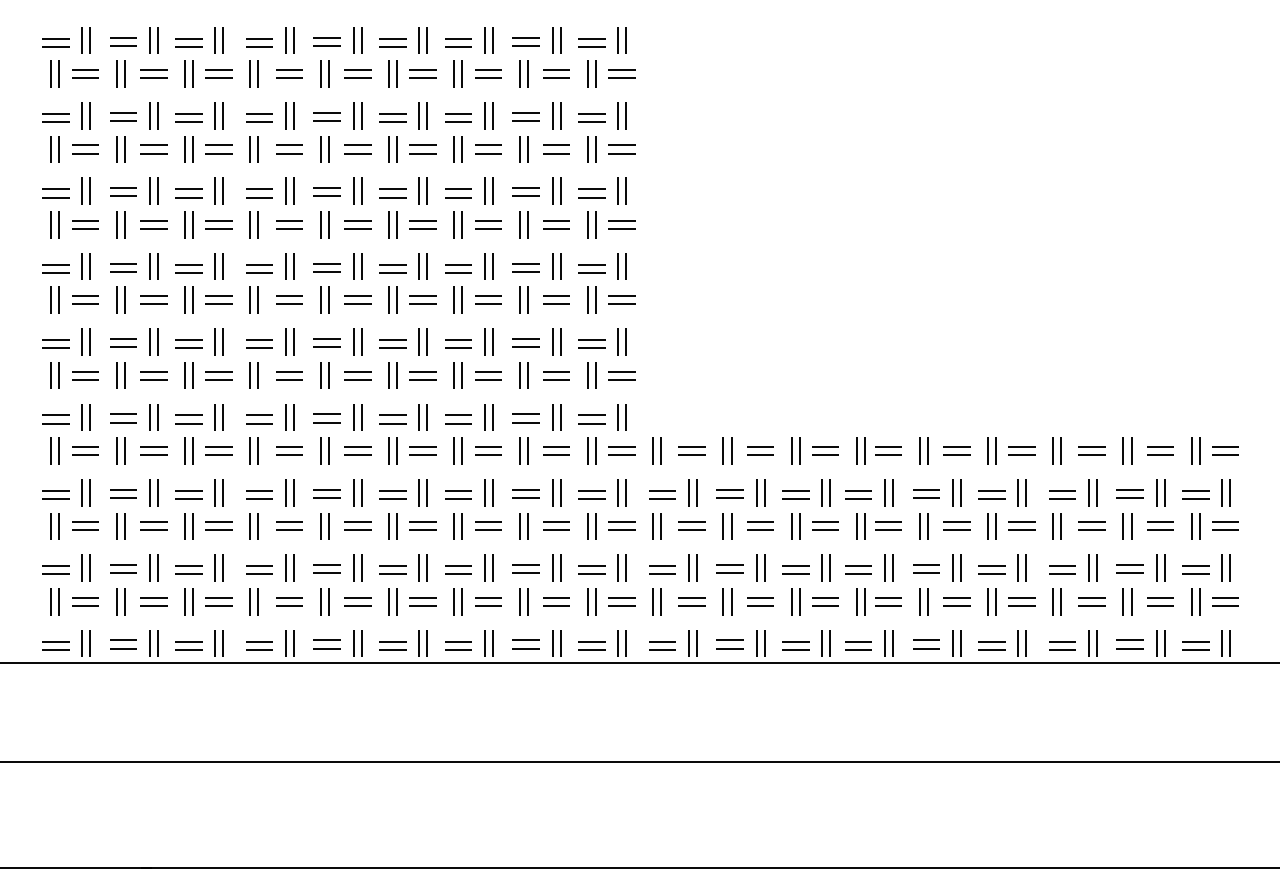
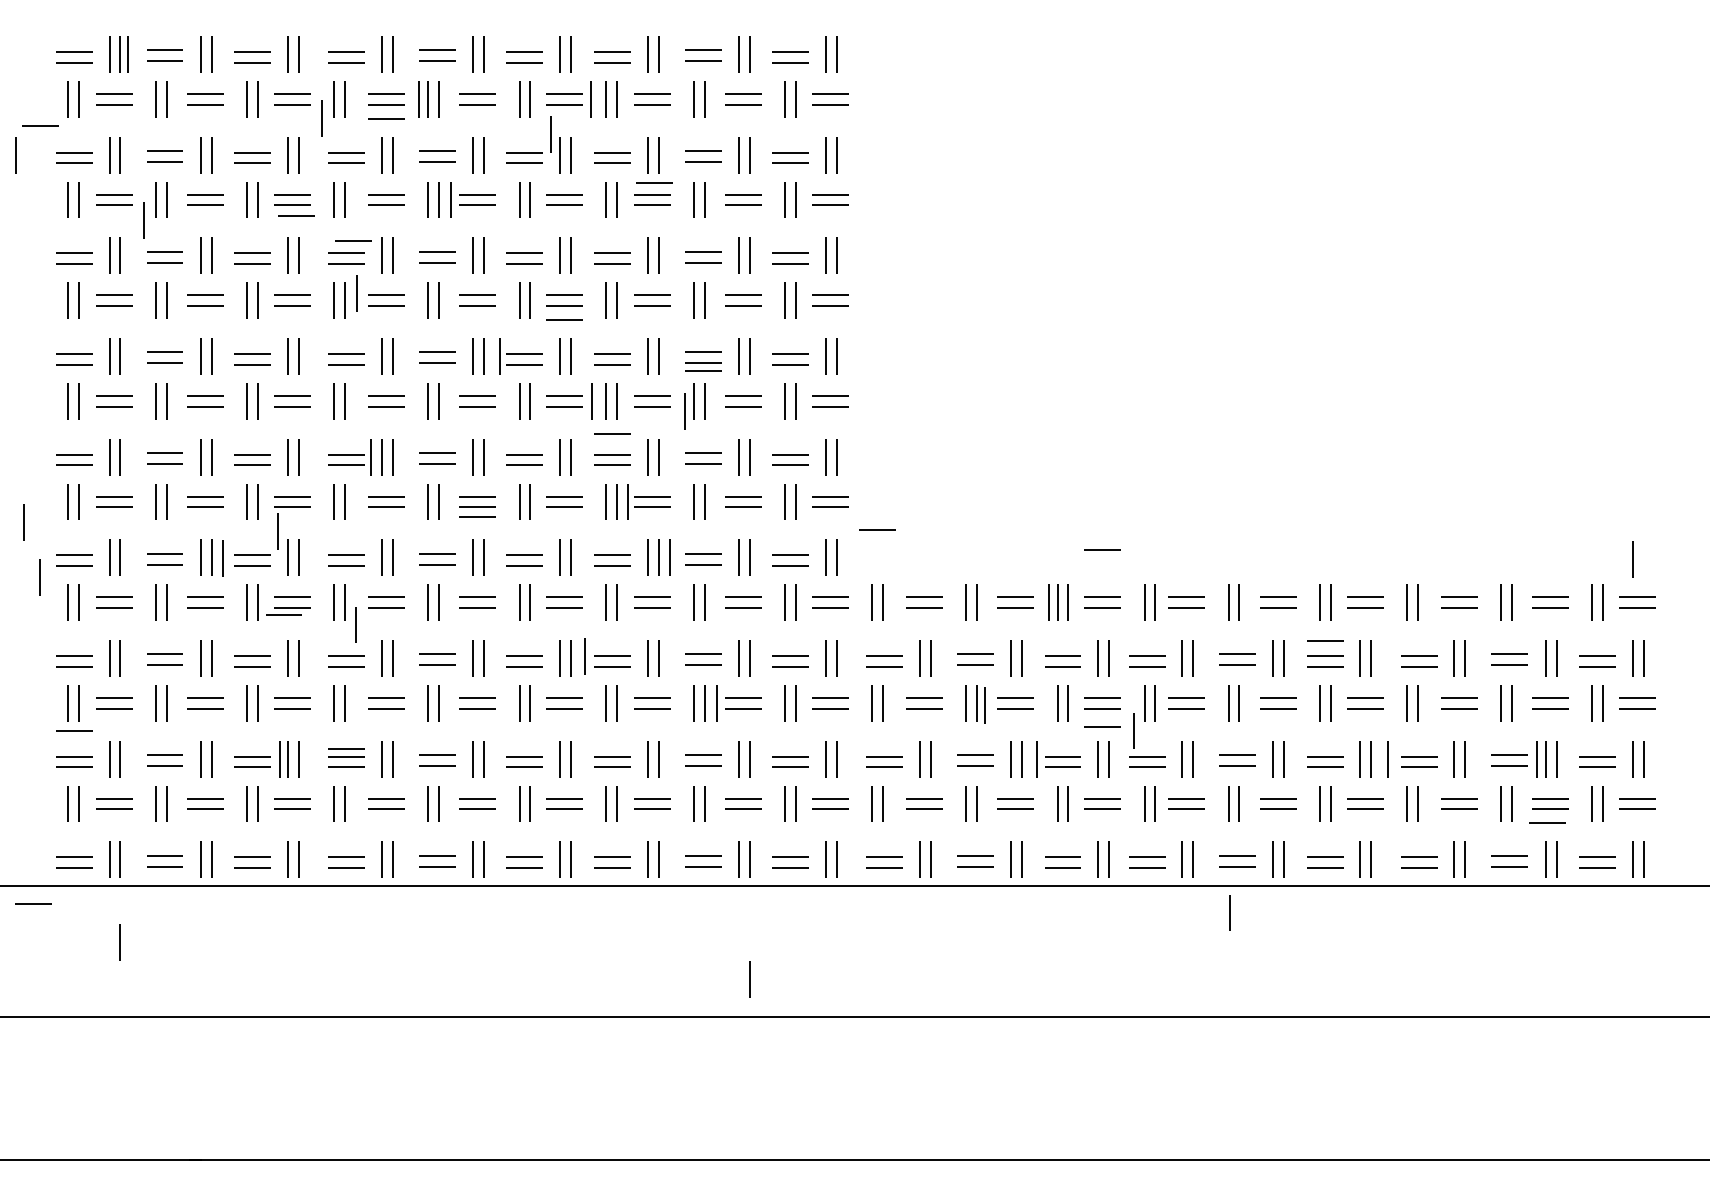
line: (95, 40) -> (127, 54), added
line: (313, 74) -> (418, 99), added
line: (441, 74) -> (590, 99), added
line: (240, 88) -> (321, 118), added
line: (289, 88) -> (386, 118), added
line: (30, 93) -> (40, 125), added
line: (412, 100) -> (550, 134), added
line: (11, 116) -> (15, 155), added
line: (489, 136) -> (654, 182), added
line: (337, 149) -> (450, 199), added
line: (221, 161) -> (296, 215), added
line: (107, 164) -> (143, 220), added
line: (264, 179) -> (353, 240), added
line: (266, 219) -> (356, 293), added
line: (422, 239) -> (564, 319), added
line: (373, 266) -> (499, 356), added
line: (526, 277) -> (703, 370), added
line: (442, 300) -> (591, 401), added
line: (512, 307) -> (684, 411), added
line: (458, 324) -> (612, 433), added
line: (277, 342) -> (370, 457), added
line: (469, 375) -> (627, 501), added
line: (357, 386) -> (477, 516), added
line: (17, 390) -> (23, 522), added
line: (656, 396) -> (877, 529), added
line: (207, 397) -> (277, 531), added
line: (825, 411) -> (1102, 549), added
line: (166, 417) -> (222, 558), added
line: (501, 417) -> (669, 557), added
line: (1222, 418) -> (1632, 559), added
line: (29, 432) -> (39, 577), added
line: (784, 450) -> (1048, 602), added
line: (212, 459) -> (283, 614), added
line: (266, 467) -> (355, 624), added
line: (992, 479) -> (1325, 640), added
line: (437, 491) -> (584, 656), added
line: (536, 526) -> (716, 703), added
line: (736, 527) -> (984, 705), added
line: (825, 543) -> (1102, 726), added
line: (55, 546) -> (74, 730), added
line: (848, 546) -> (1133, 730), added
line: (259, 560) -> (346, 748), added
line: (209, 568) -> (279, 759), added
line: (775, 568) -> (1036, 759), added
line: (1038, 568) -> (1387, 759), added
line: (1150, 568) -> (1536, 759), added
line: (1158, 615) -> (1547, 822), added
line: (25, 676) -> (33, 903), added
line: (920, 682) -> (1229, 912), added
line: (89, 705) -> (119, 942), added
line: (561, 733) -> (749, 979), added

